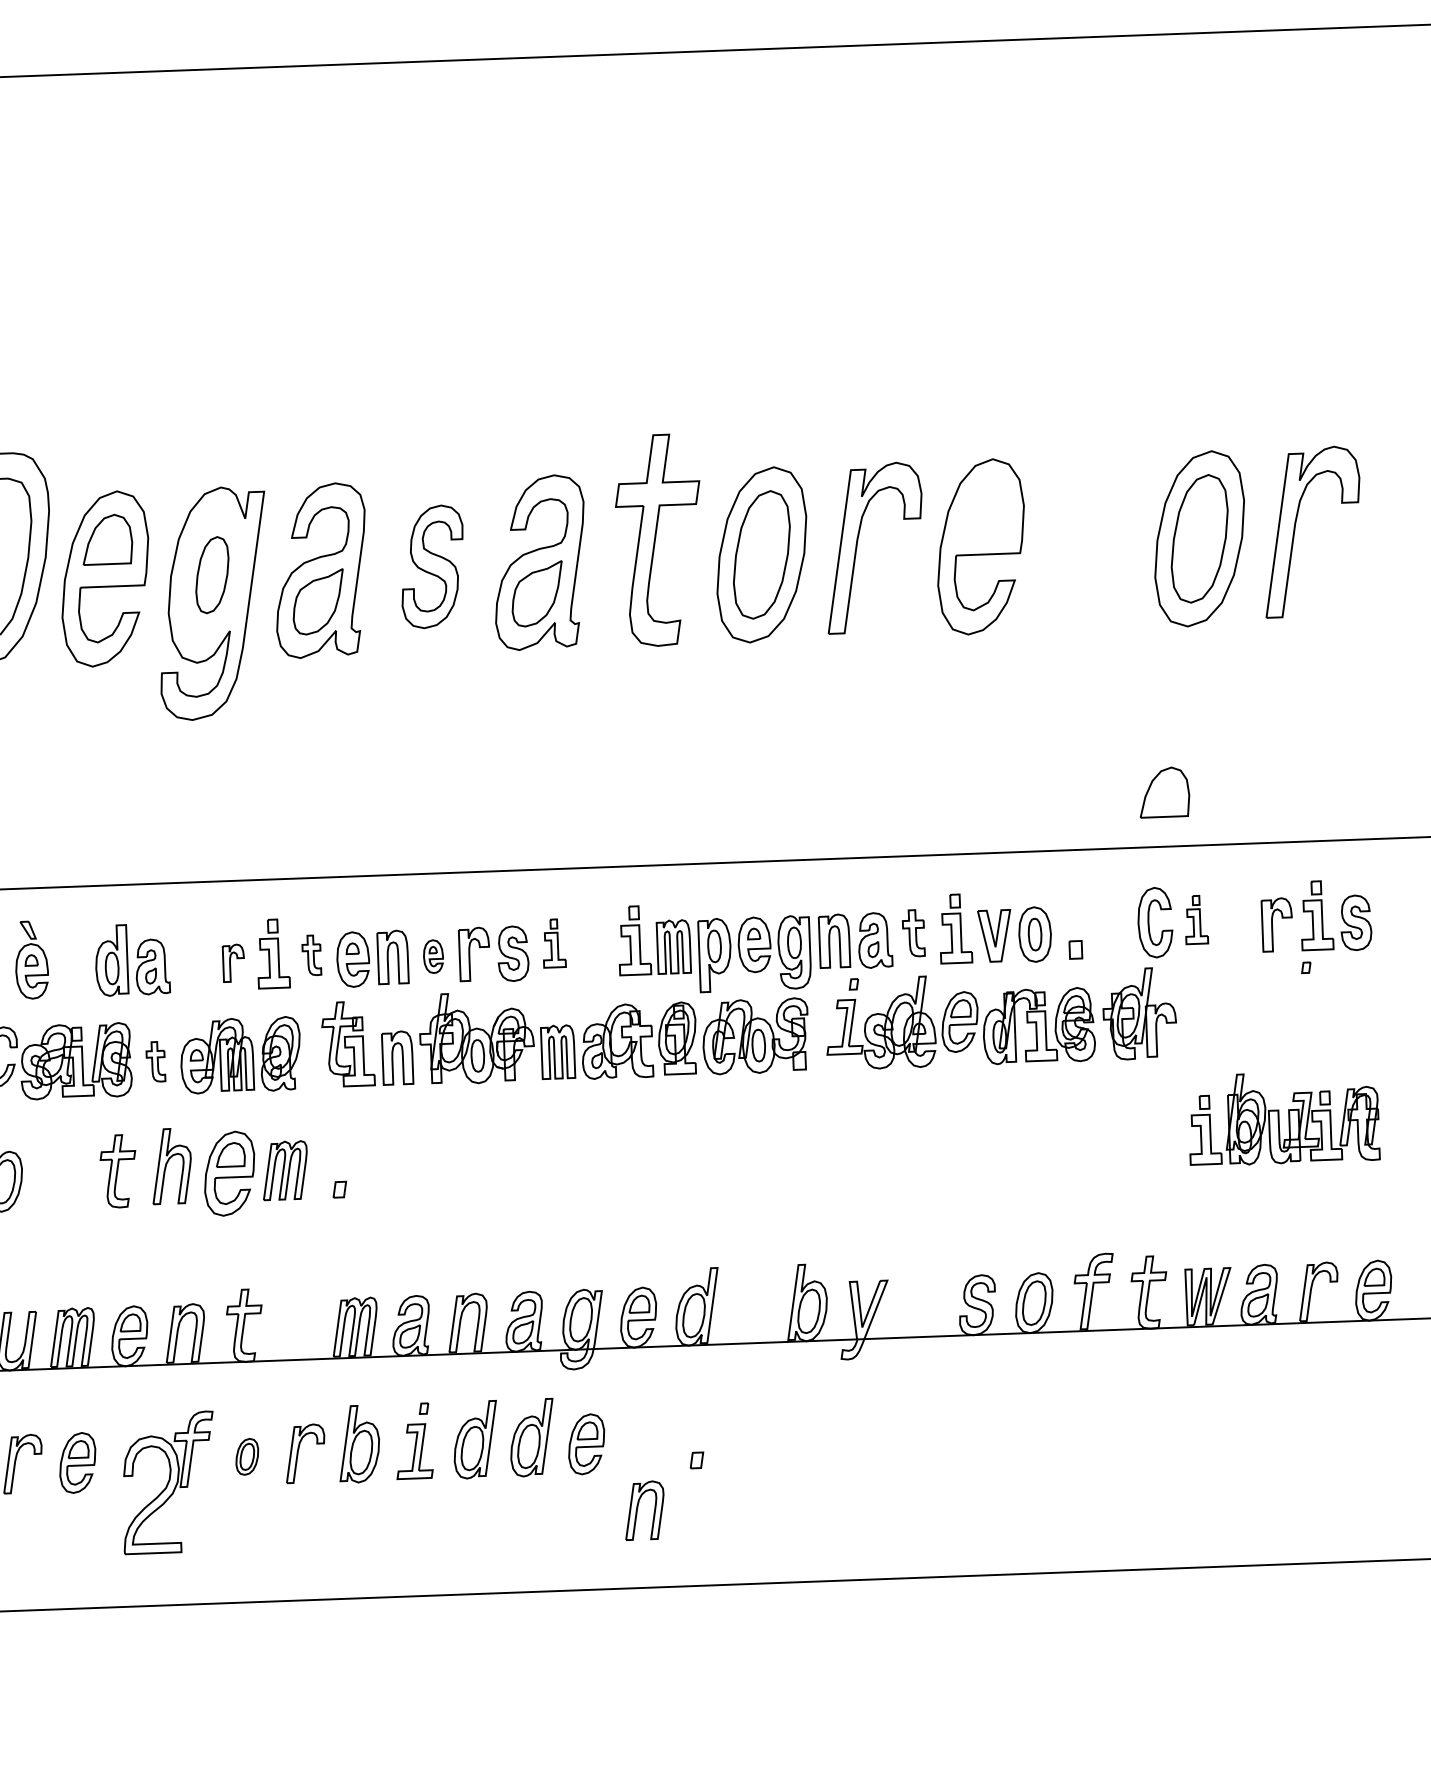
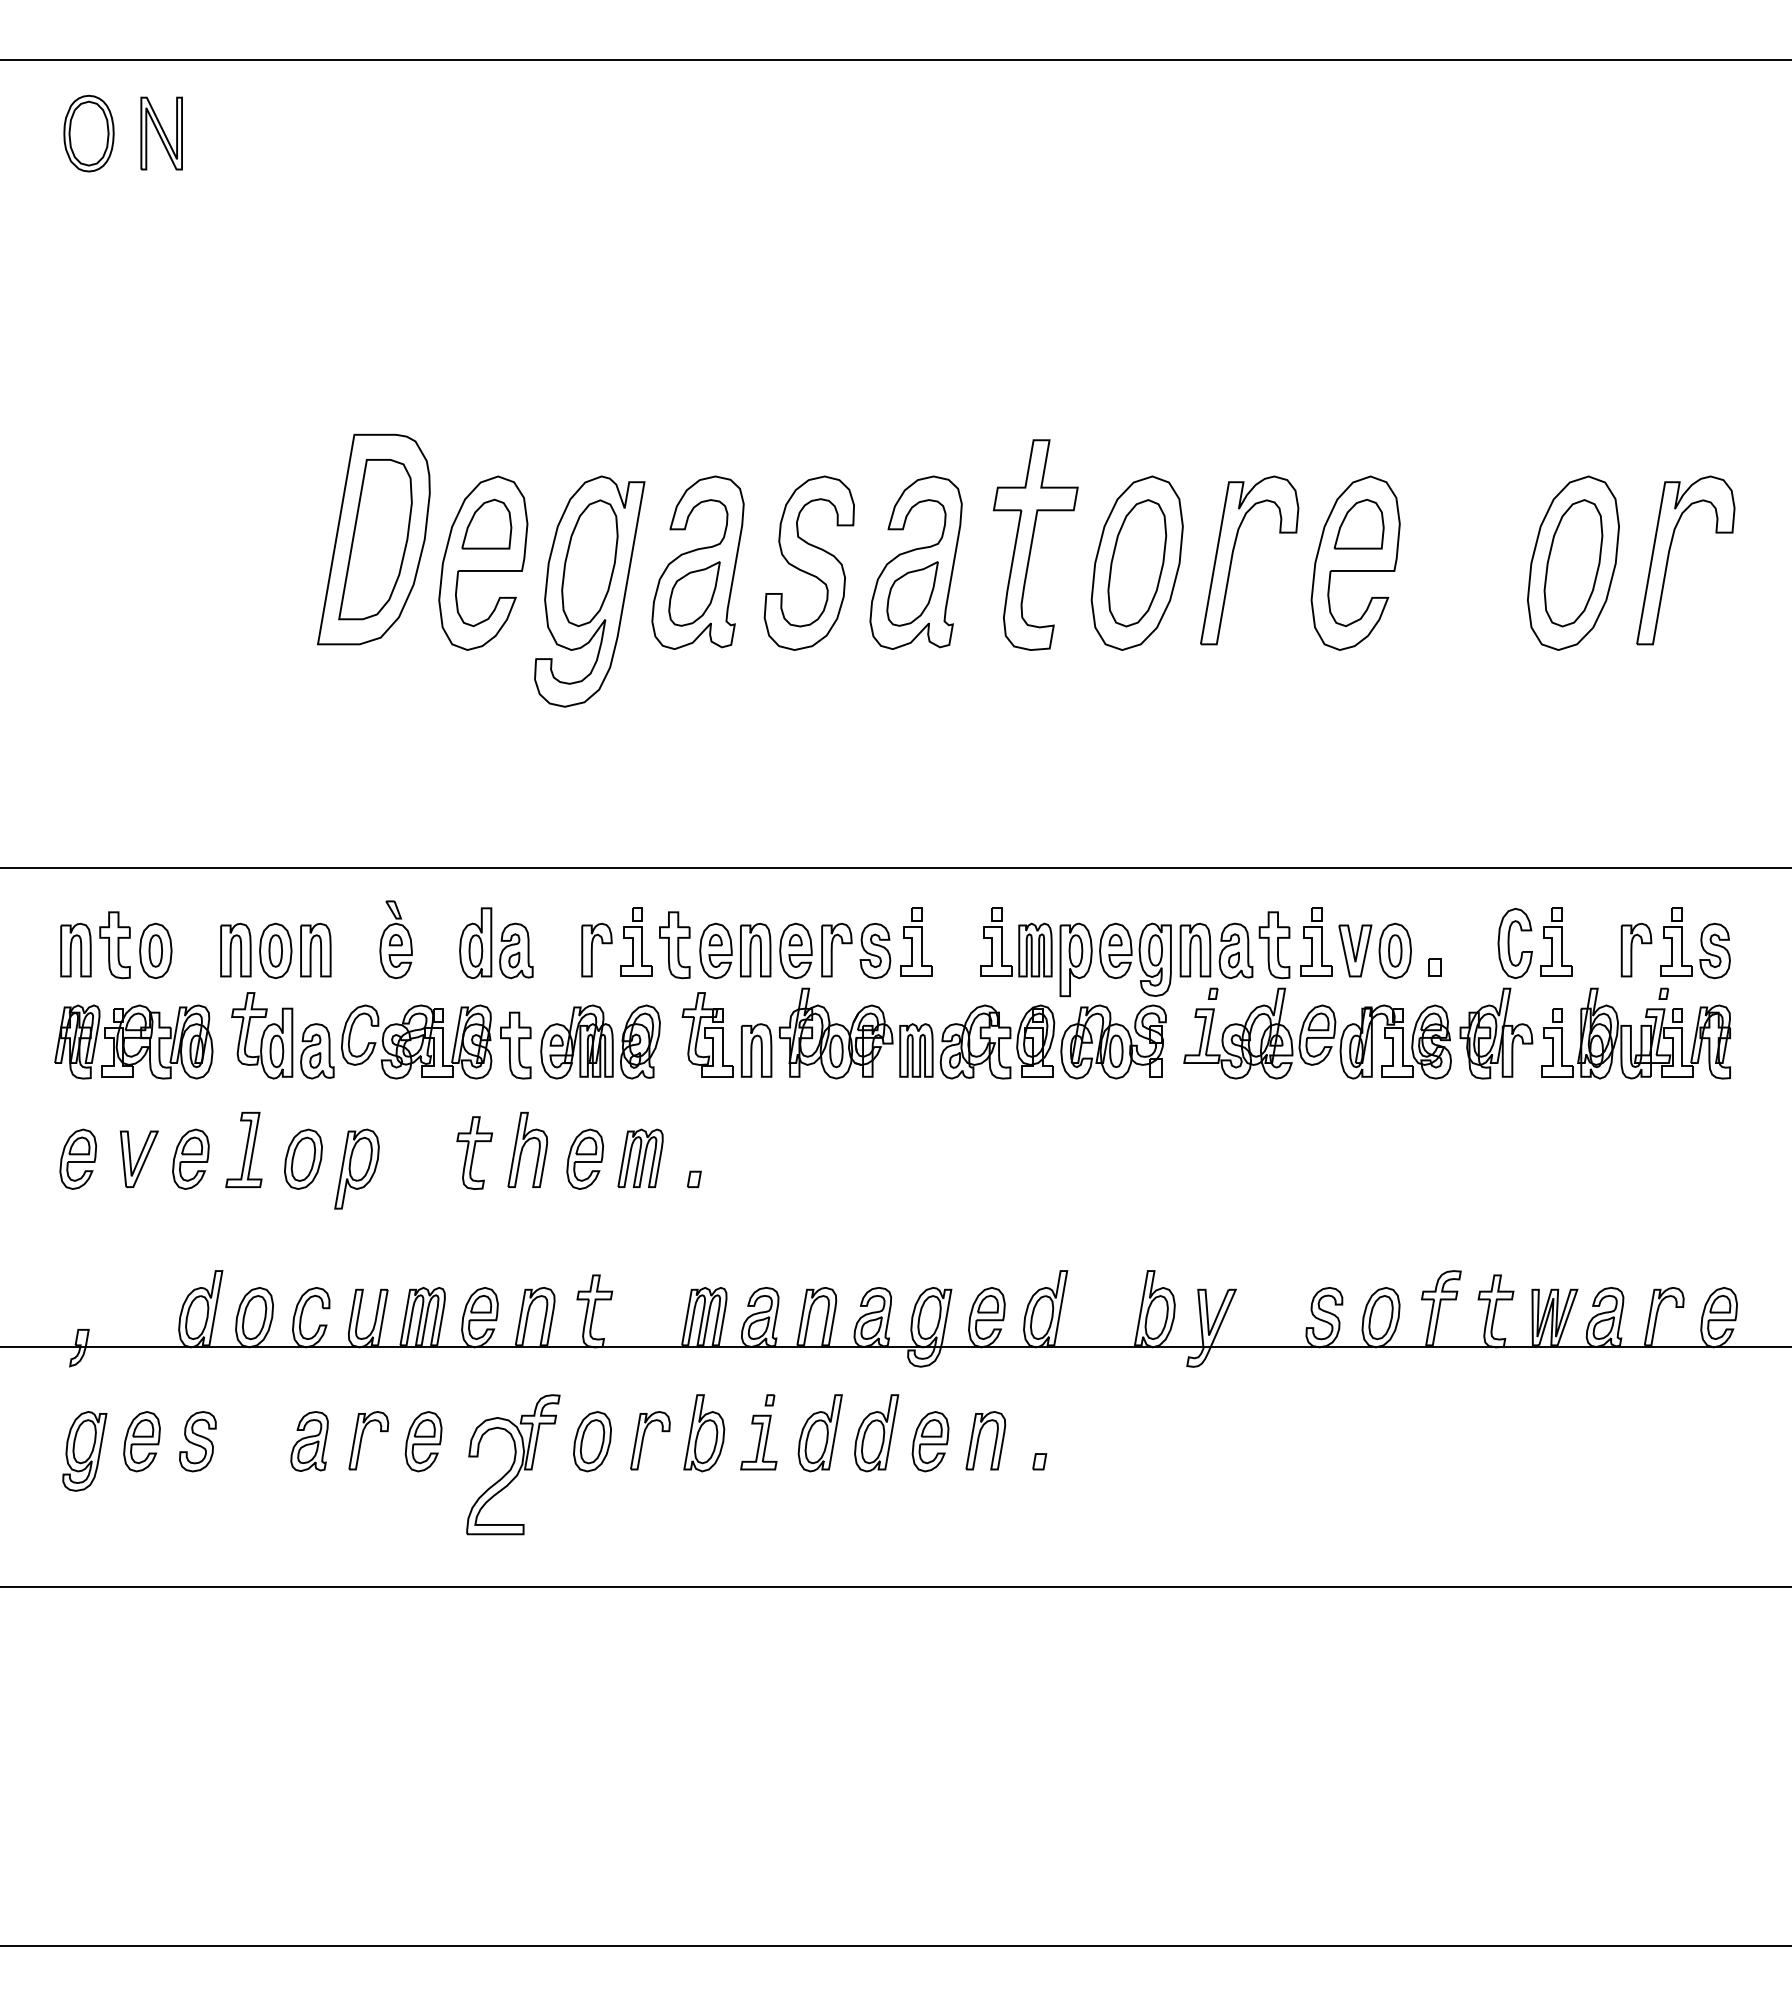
part: (431, 566) -> (808, 562), size x1.43
part: (211, 575) -> (589, 563), size x1.67
part: (1163, 791) -> (1358, 523), moved
part: (1196, 919) -> (1556, 941), size x1.43
part: (913, 933) -> (1274, 945), size x1.43
part: (554, 942) -> (916, 941), size x1.43
part: (311, 955) -> (674, 945), size x1.67
part: (433, 956) -> (795, 950), size x1.67
part: (233, 963) -> (596, 950), size x1.43
part: (155, 1061) -> (515, 1045), size x1.67
part: (1283, 1118) -> (1635, 1033), moved
part: (228, 1172) -> (584, 1158), size x0.71
part: (247, 1456) -> (592, 1441), size x1.67
part: (638, 1509) -> (979, 1439), moved

